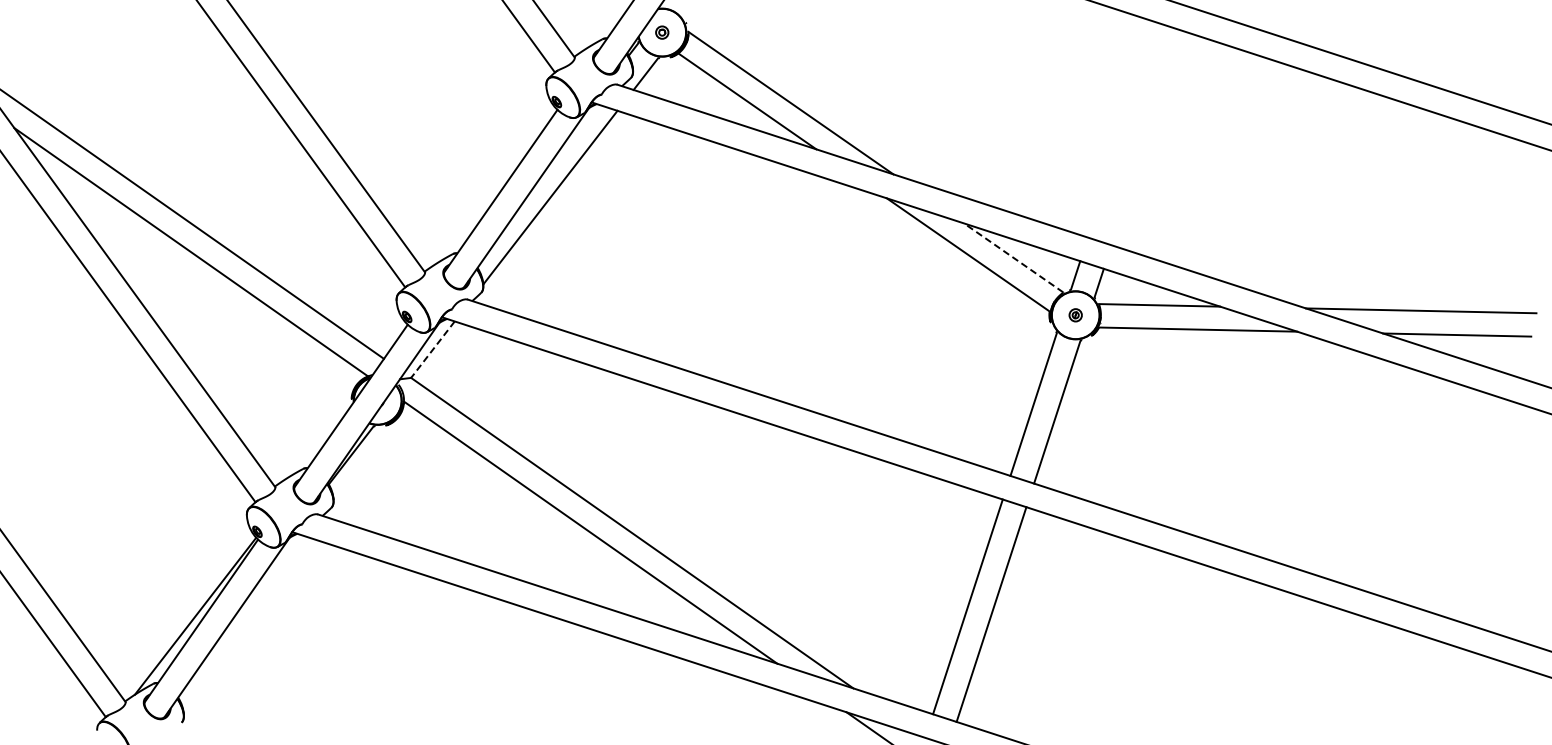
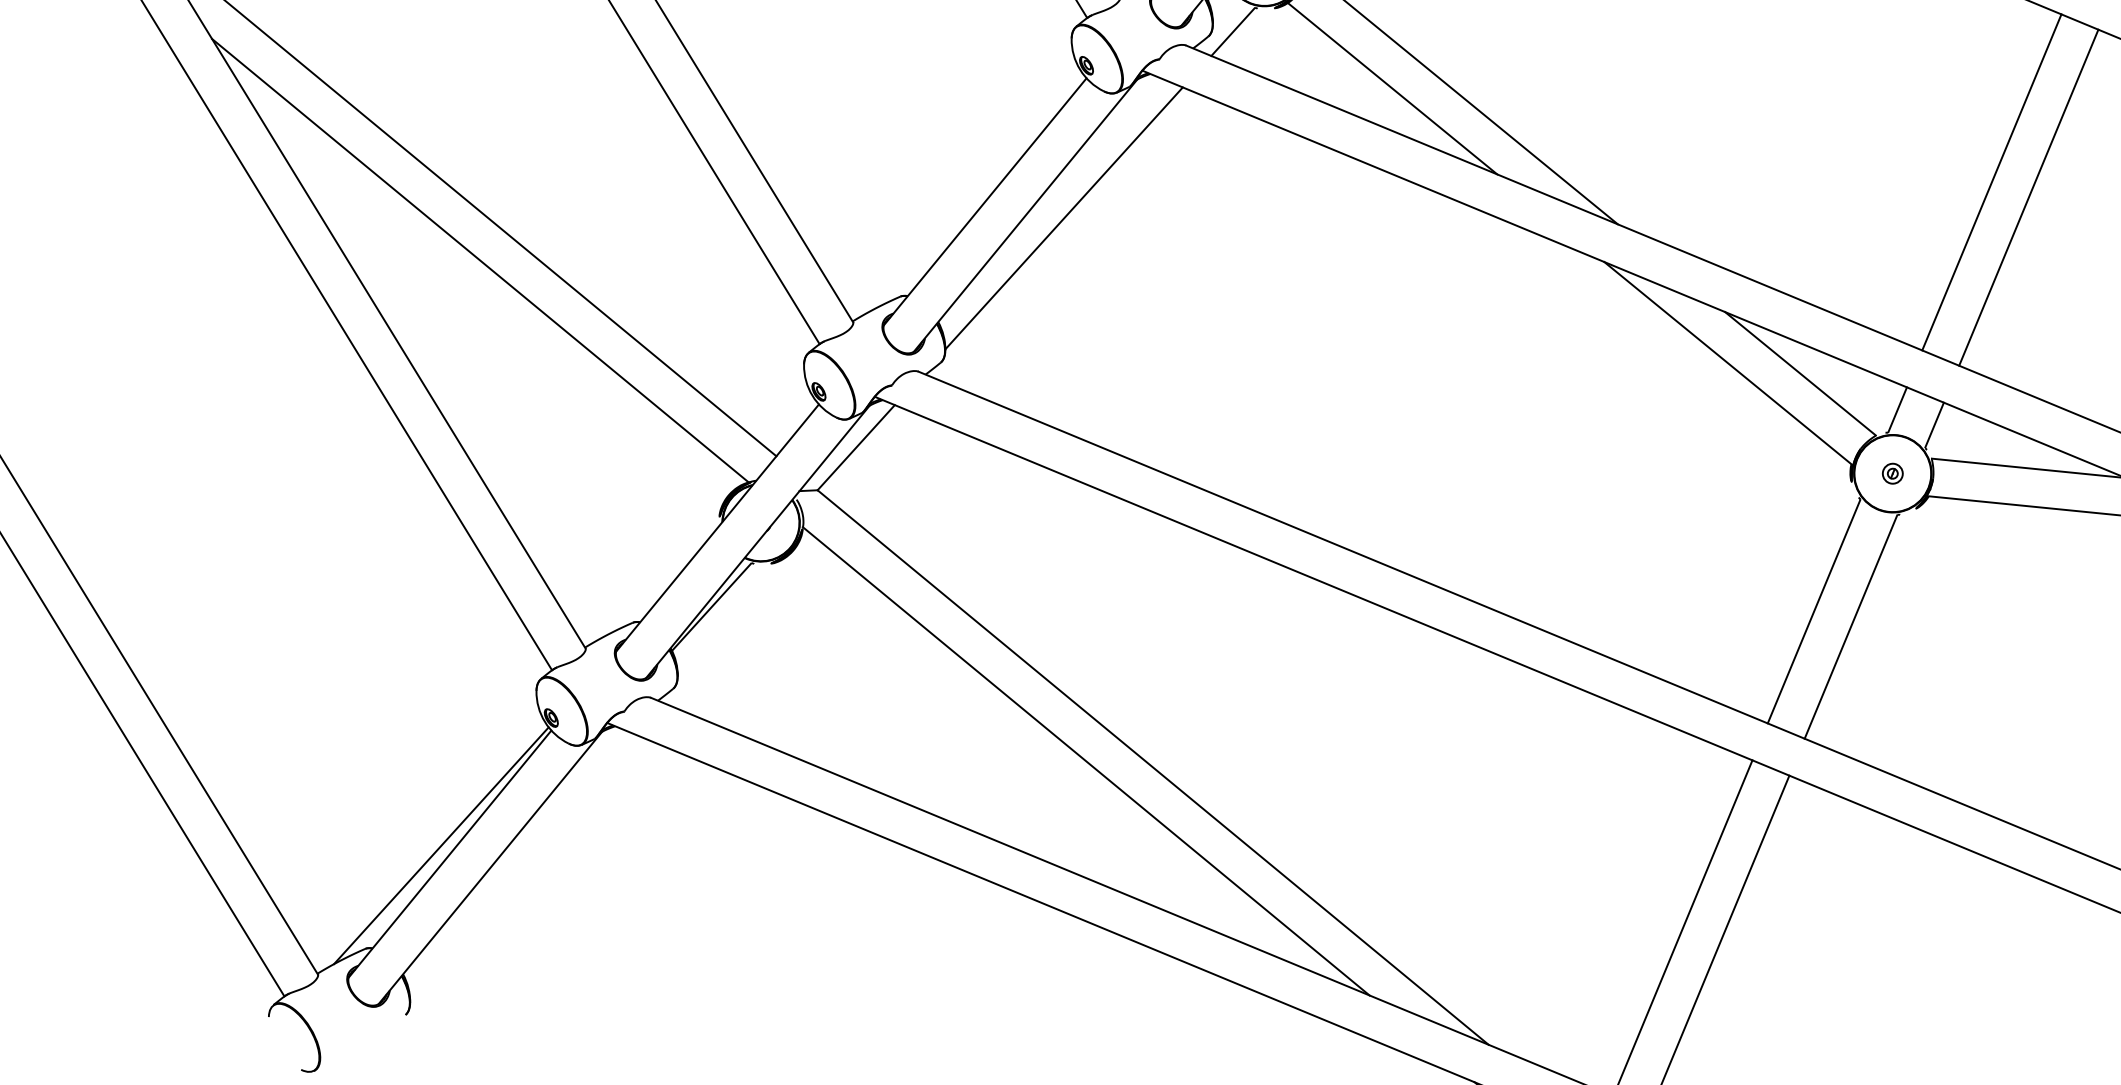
line: (1122, 129) -> (1991, 181), added
line: (1146, 137) -> (2028, 197), added
line: (1013, 257) -> (1800, 373), dashed -> solid
line: (432, 349) -> (855, 447), dashed -> solid

